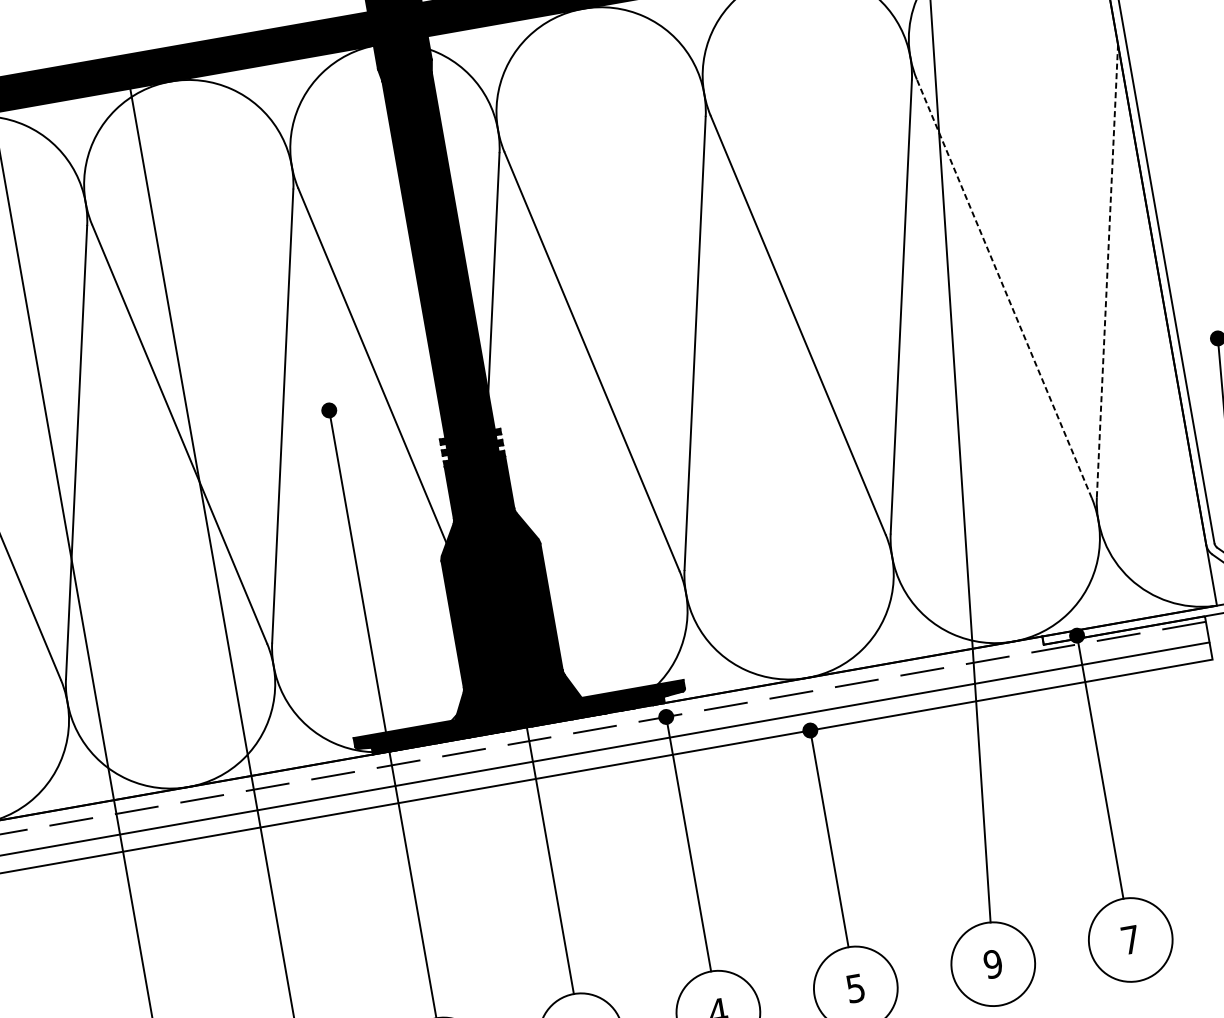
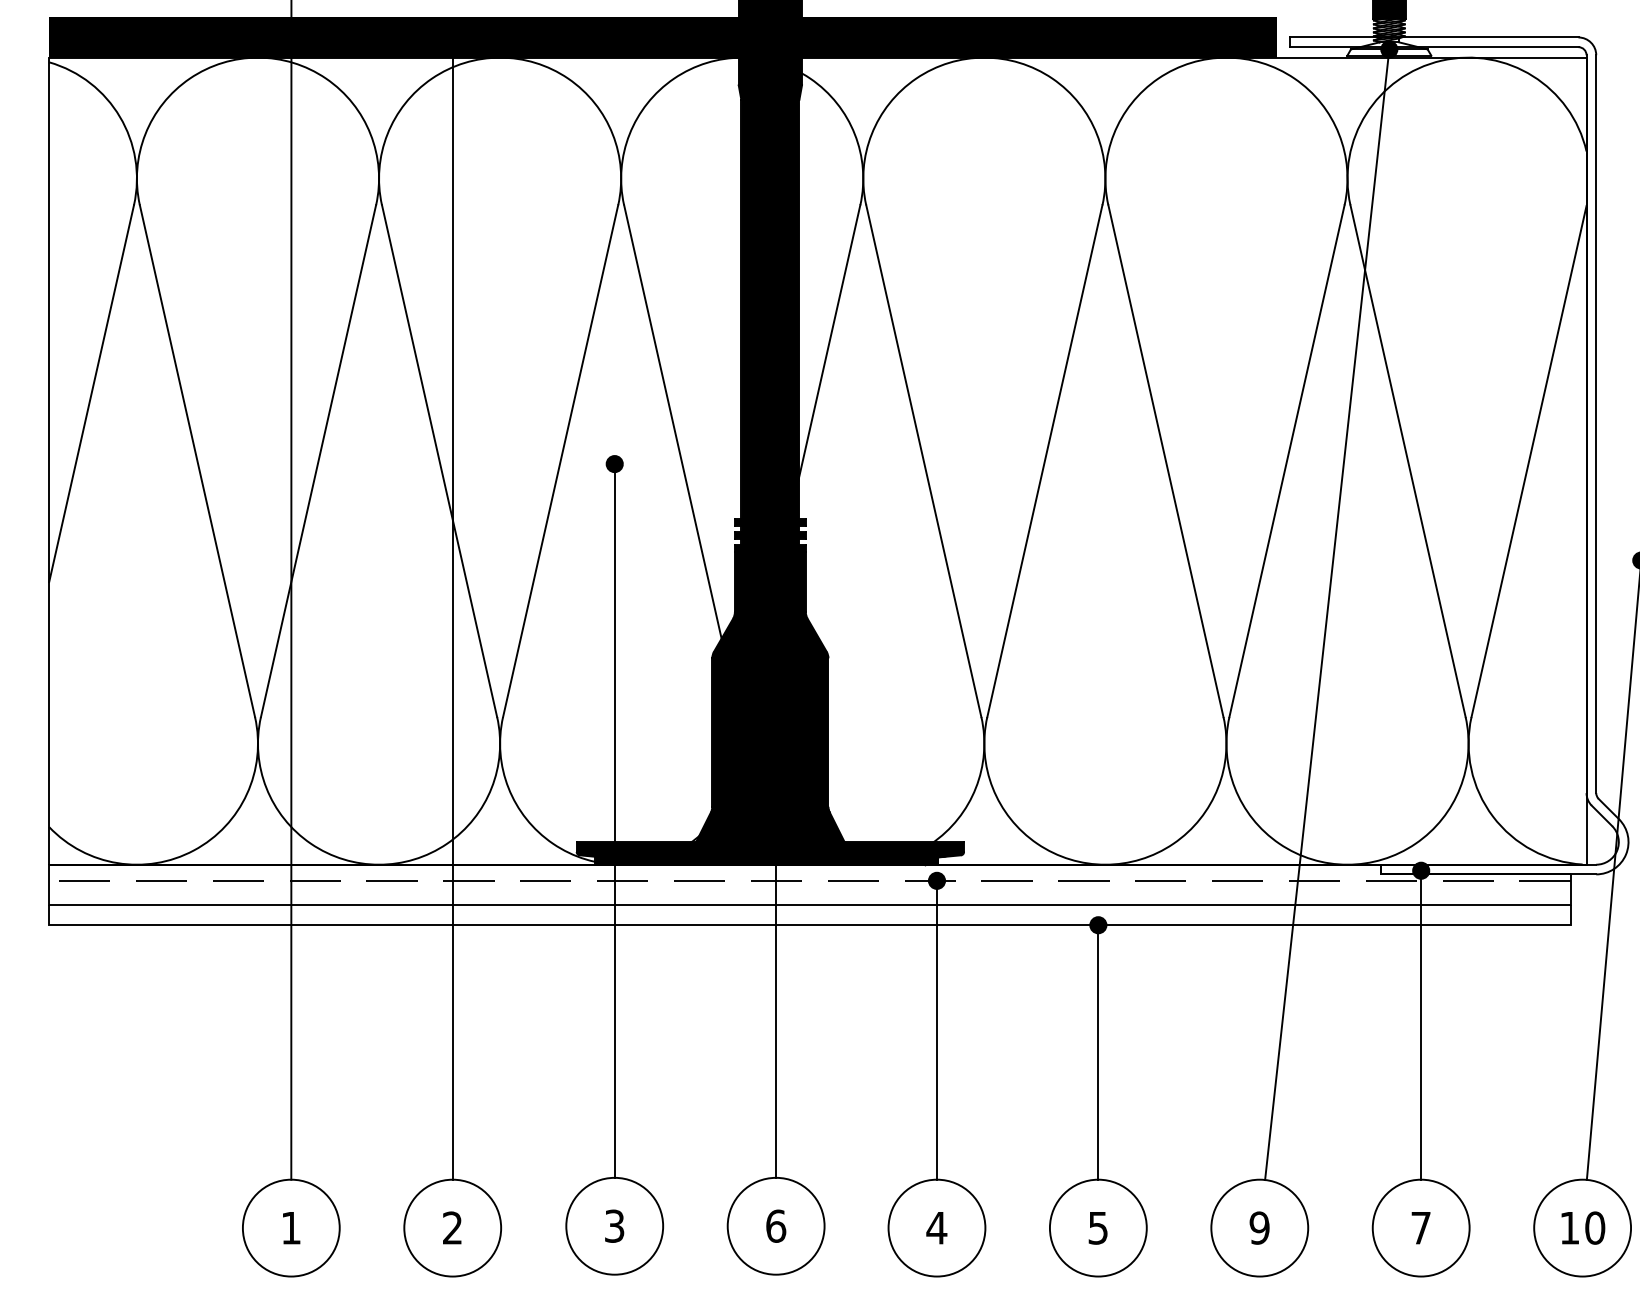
line: (1107, 270) -> (1529, 461), dashed -> solid
line: (1003, 288) -> (1407, 460), dashed -> solid

